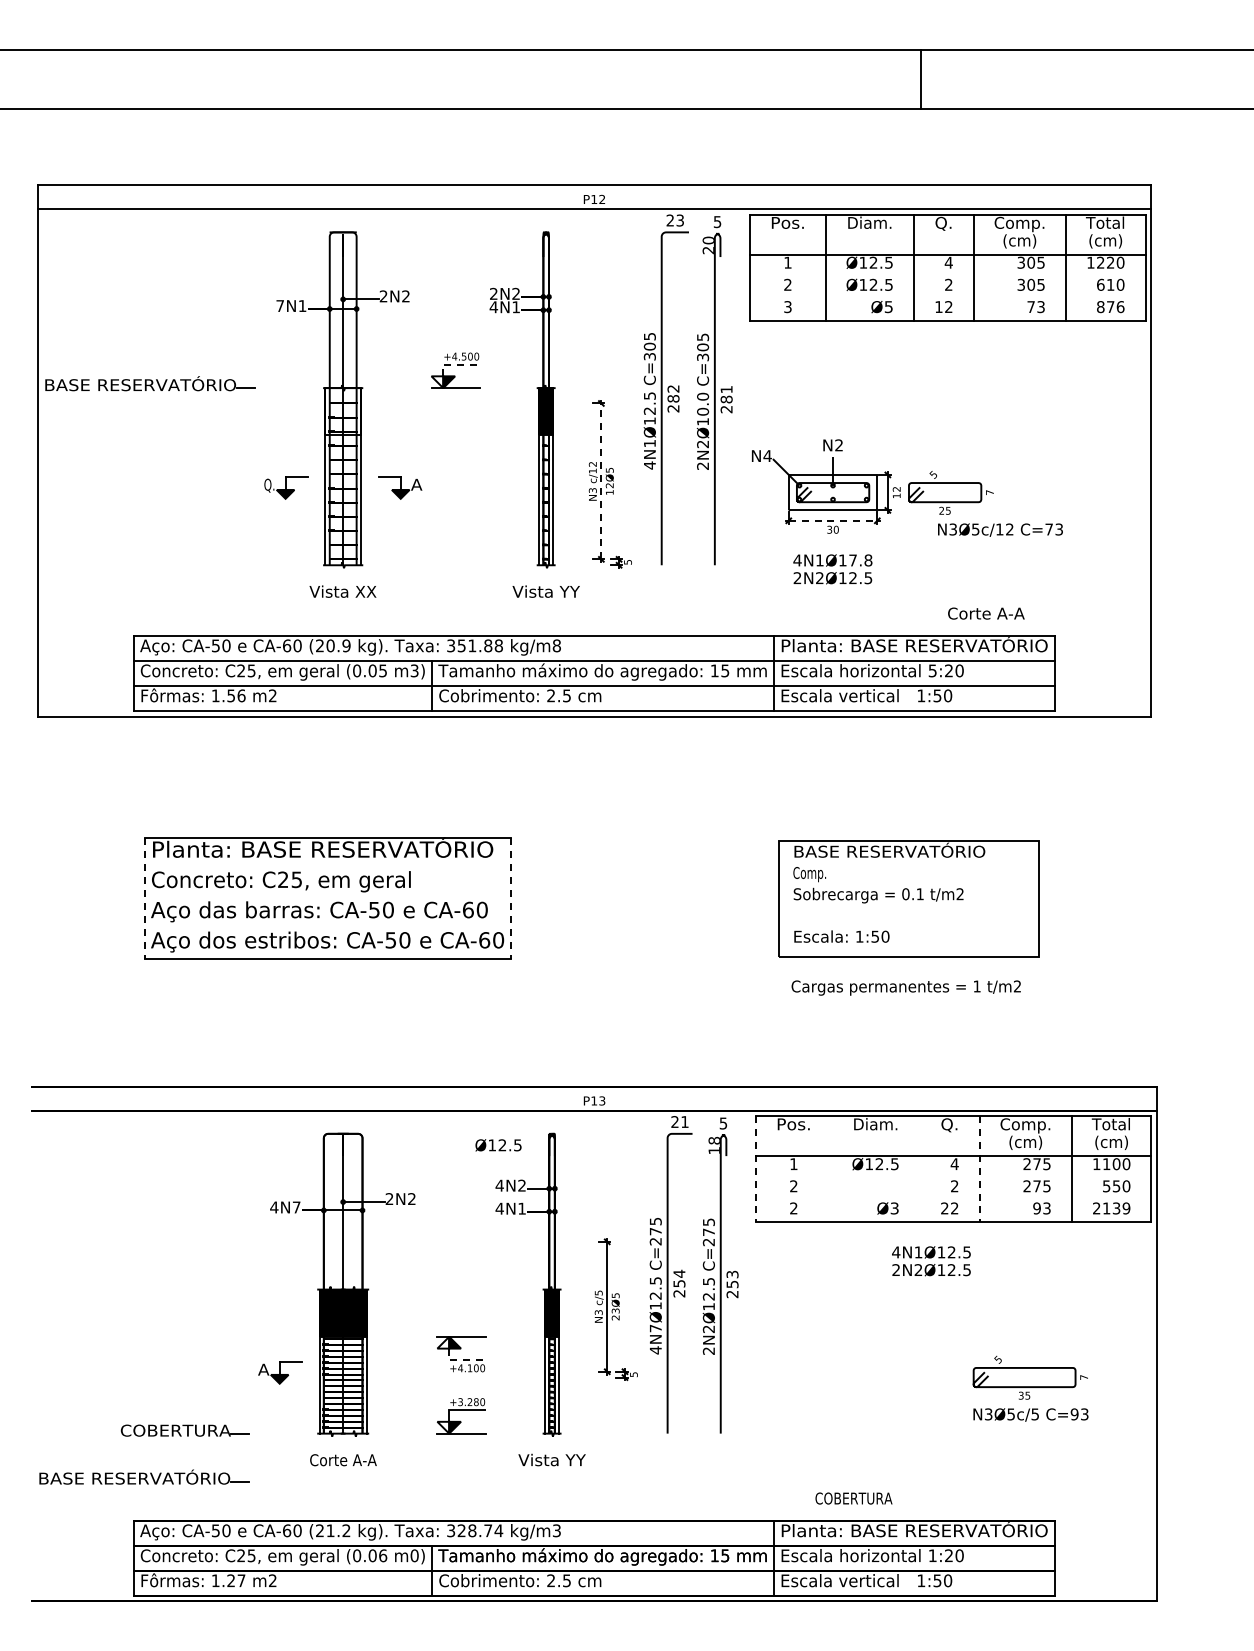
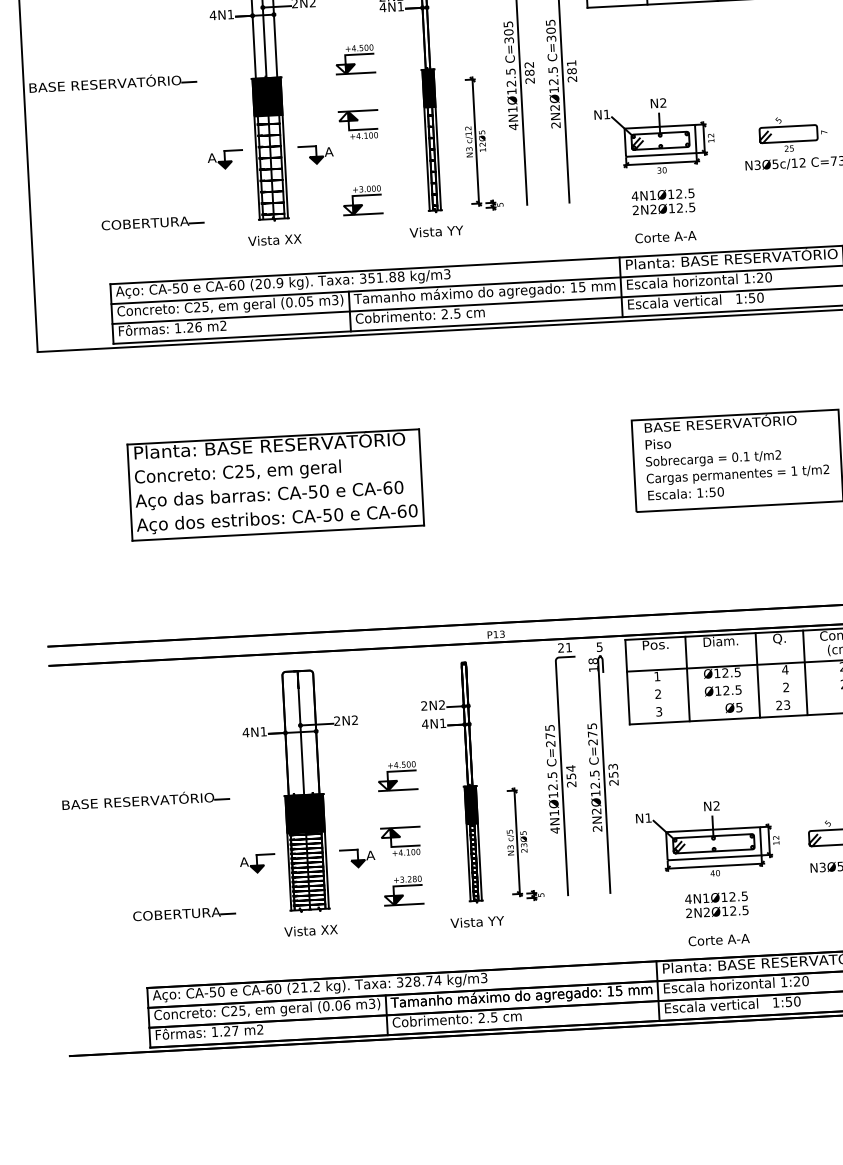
text: (280, 305) -> (213, 15), 7N1 -> 4N1
line: (455, 364) -> (354, 54), dashed -> solid
text: (703, 403) -> (553, 75), 2N2Ø10.0 -> 2N2Ø12.5
fill: (342, 411) -> (266, 96), added
part: (455, 452) -> (358, 124), added
text: (767, 455) -> (606, 114), N4 -> N1
line: (601, 481) -> (475, 141), dashed -> solid
text: (269, 485) -> (212, 158), Q. -> A
part: (950, 492) -> (792, 133), moved
line: (833, 520) -> (662, 162), dashed -> solid
part: (455, 547) -> (362, 200), added
text: (860, 560) -> (685, 193), 4N1Ø17.8 -> 4N1Ø12.5
part: (190, 562) -> (152, 223), added
text: (986, 613) -> (665, 236), moved
text: (556, 645) -> (446, 273), kg/m8 -> kg/m3
text: (932, 670) -> (747, 278), 5:20 -> 1:20
text: (230, 695) -> (189, 327), 1.56 -> 1.26
text: (809, 874) -> (657, 445), Comp. -> Piso
line: (144, 899) -> (129, 493), dashed -> solid
line: (511, 899) -> (421, 477), dashed -> solid
text: (905, 987) -> (737, 474), moved
text: (498, 1145) -> (723, 690), moved
line: (756, 1169) -> (627, 682), dashed -> solid
line: (831, 1169) -> (687, 679), added
line: (919, 1169) -> (757, 675), added
line: (979, 1169) -> (805, 673), dashed -> solid
text: (499, 1185) -> (424, 705), 4N2 -> 2N2
text: (296, 1207) -> (263, 731), 4N7 -> 4N1
text: (894, 1207) -> (739, 706), Ø3 -> Ø5
text: (793, 1208) -> (658, 711), 2 -> 3
text: (954, 1208) -> (786, 705), 22 -> 23
text: (931, 1261) -> (716, 904), moved
part: (461, 1272) -> (397, 776), added
part: (615, 1309) -> (523, 844), moved
text: (655, 1328) -> (554, 813), 4N7Ø12.5 -> 4N1Ø12.5
line: (461, 1360) -> (401, 846), dashed -> solid
part: (846, 1371) -> (707, 839), added
part: (406, 1372) -> (357, 858), added
text: (342, 1459) -> (310, 930), Corte A-A -> Vista XX
part: (144, 1476) -> (145, 799), moved
text: (853, 1498) -> (718, 939), COBERTURA -> Corte A-A
text: (414, 1555) -> (371, 1003), m0) -> m3)

